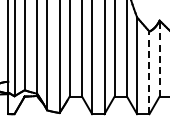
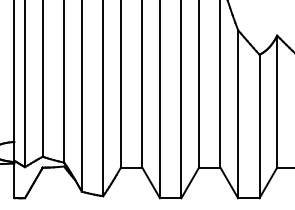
line: (159, 58) -> (276, 101), dashed -> solid
line: (149, 72) -> (259, 125), dashed -> solid

